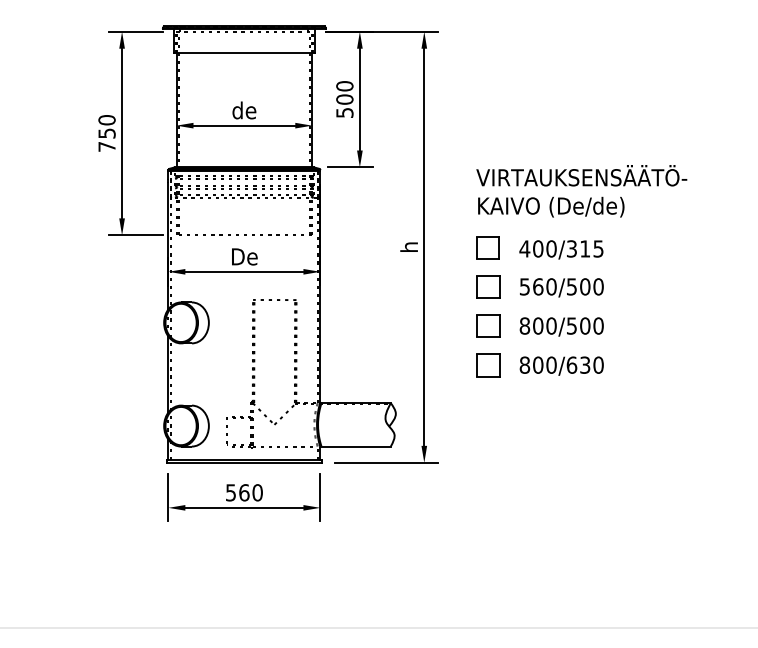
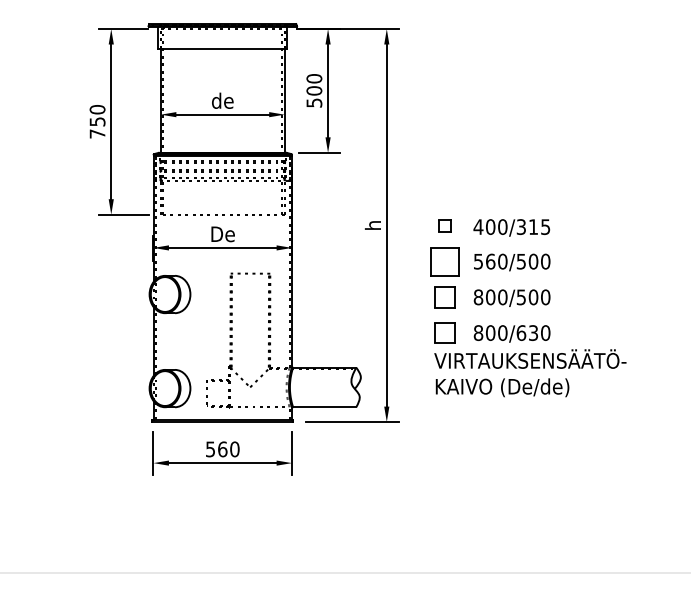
text: (581, 191) -> (530, 373), moved
part: (487, 247) -> (444, 225), size x0.6
part: (488, 286) -> (445, 261), size x1.4

